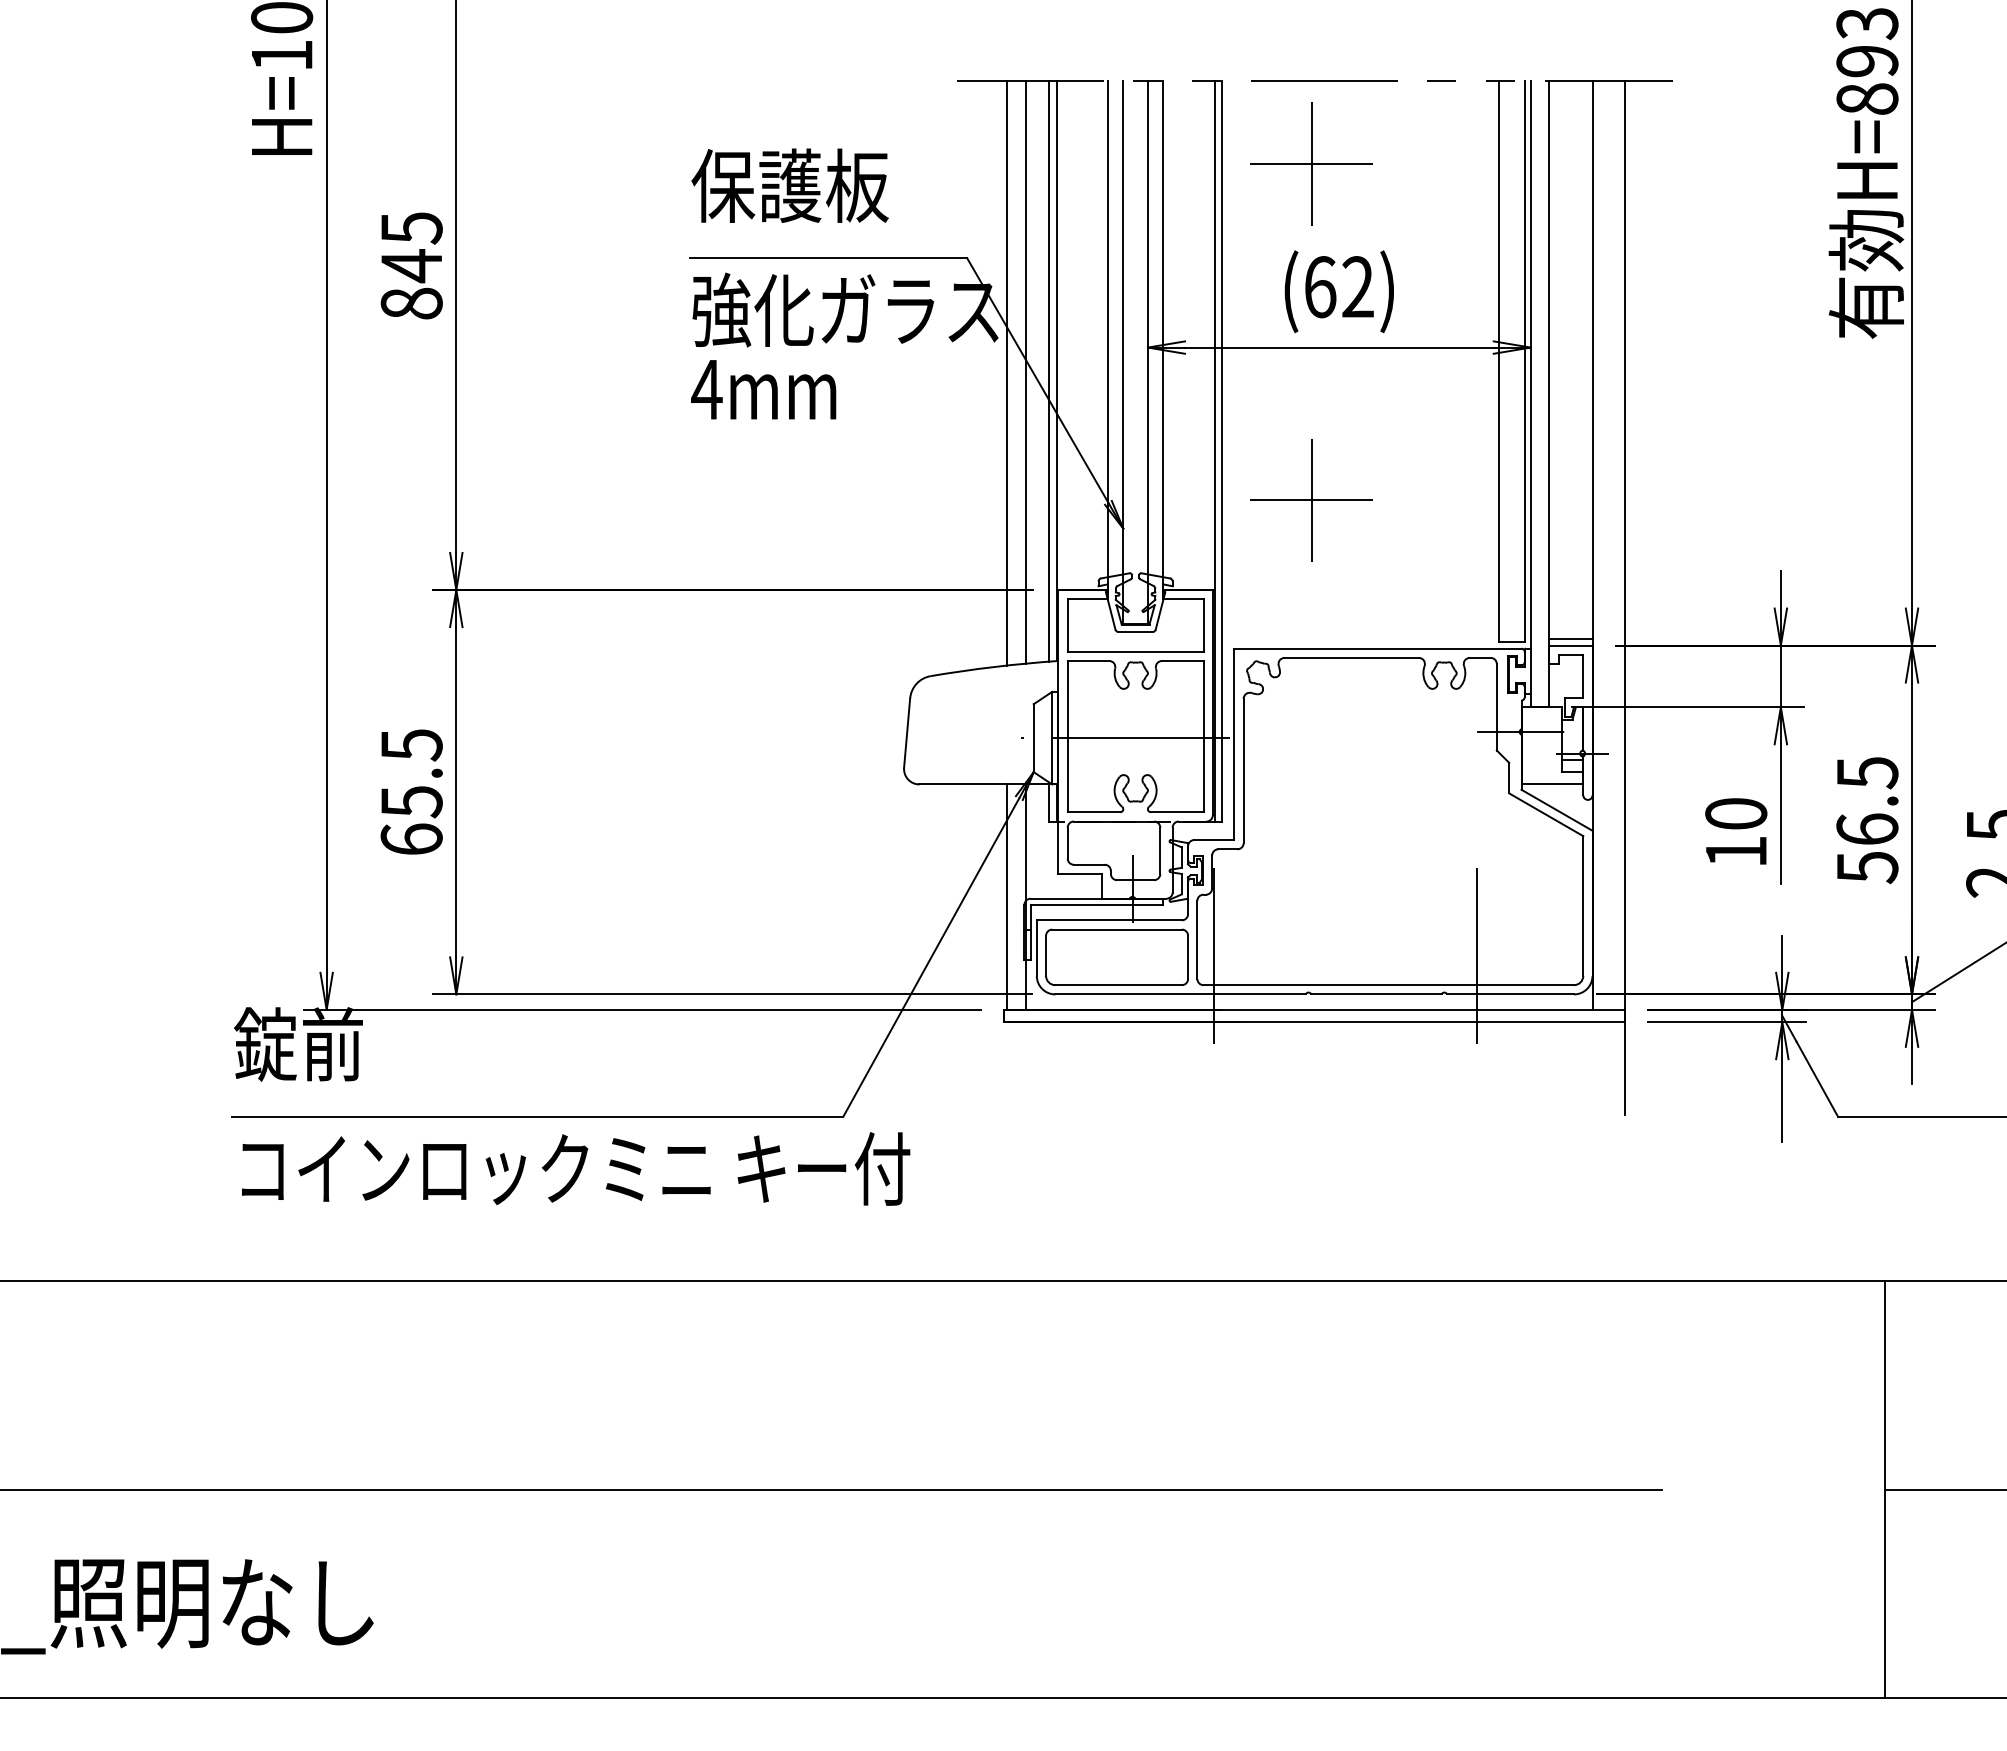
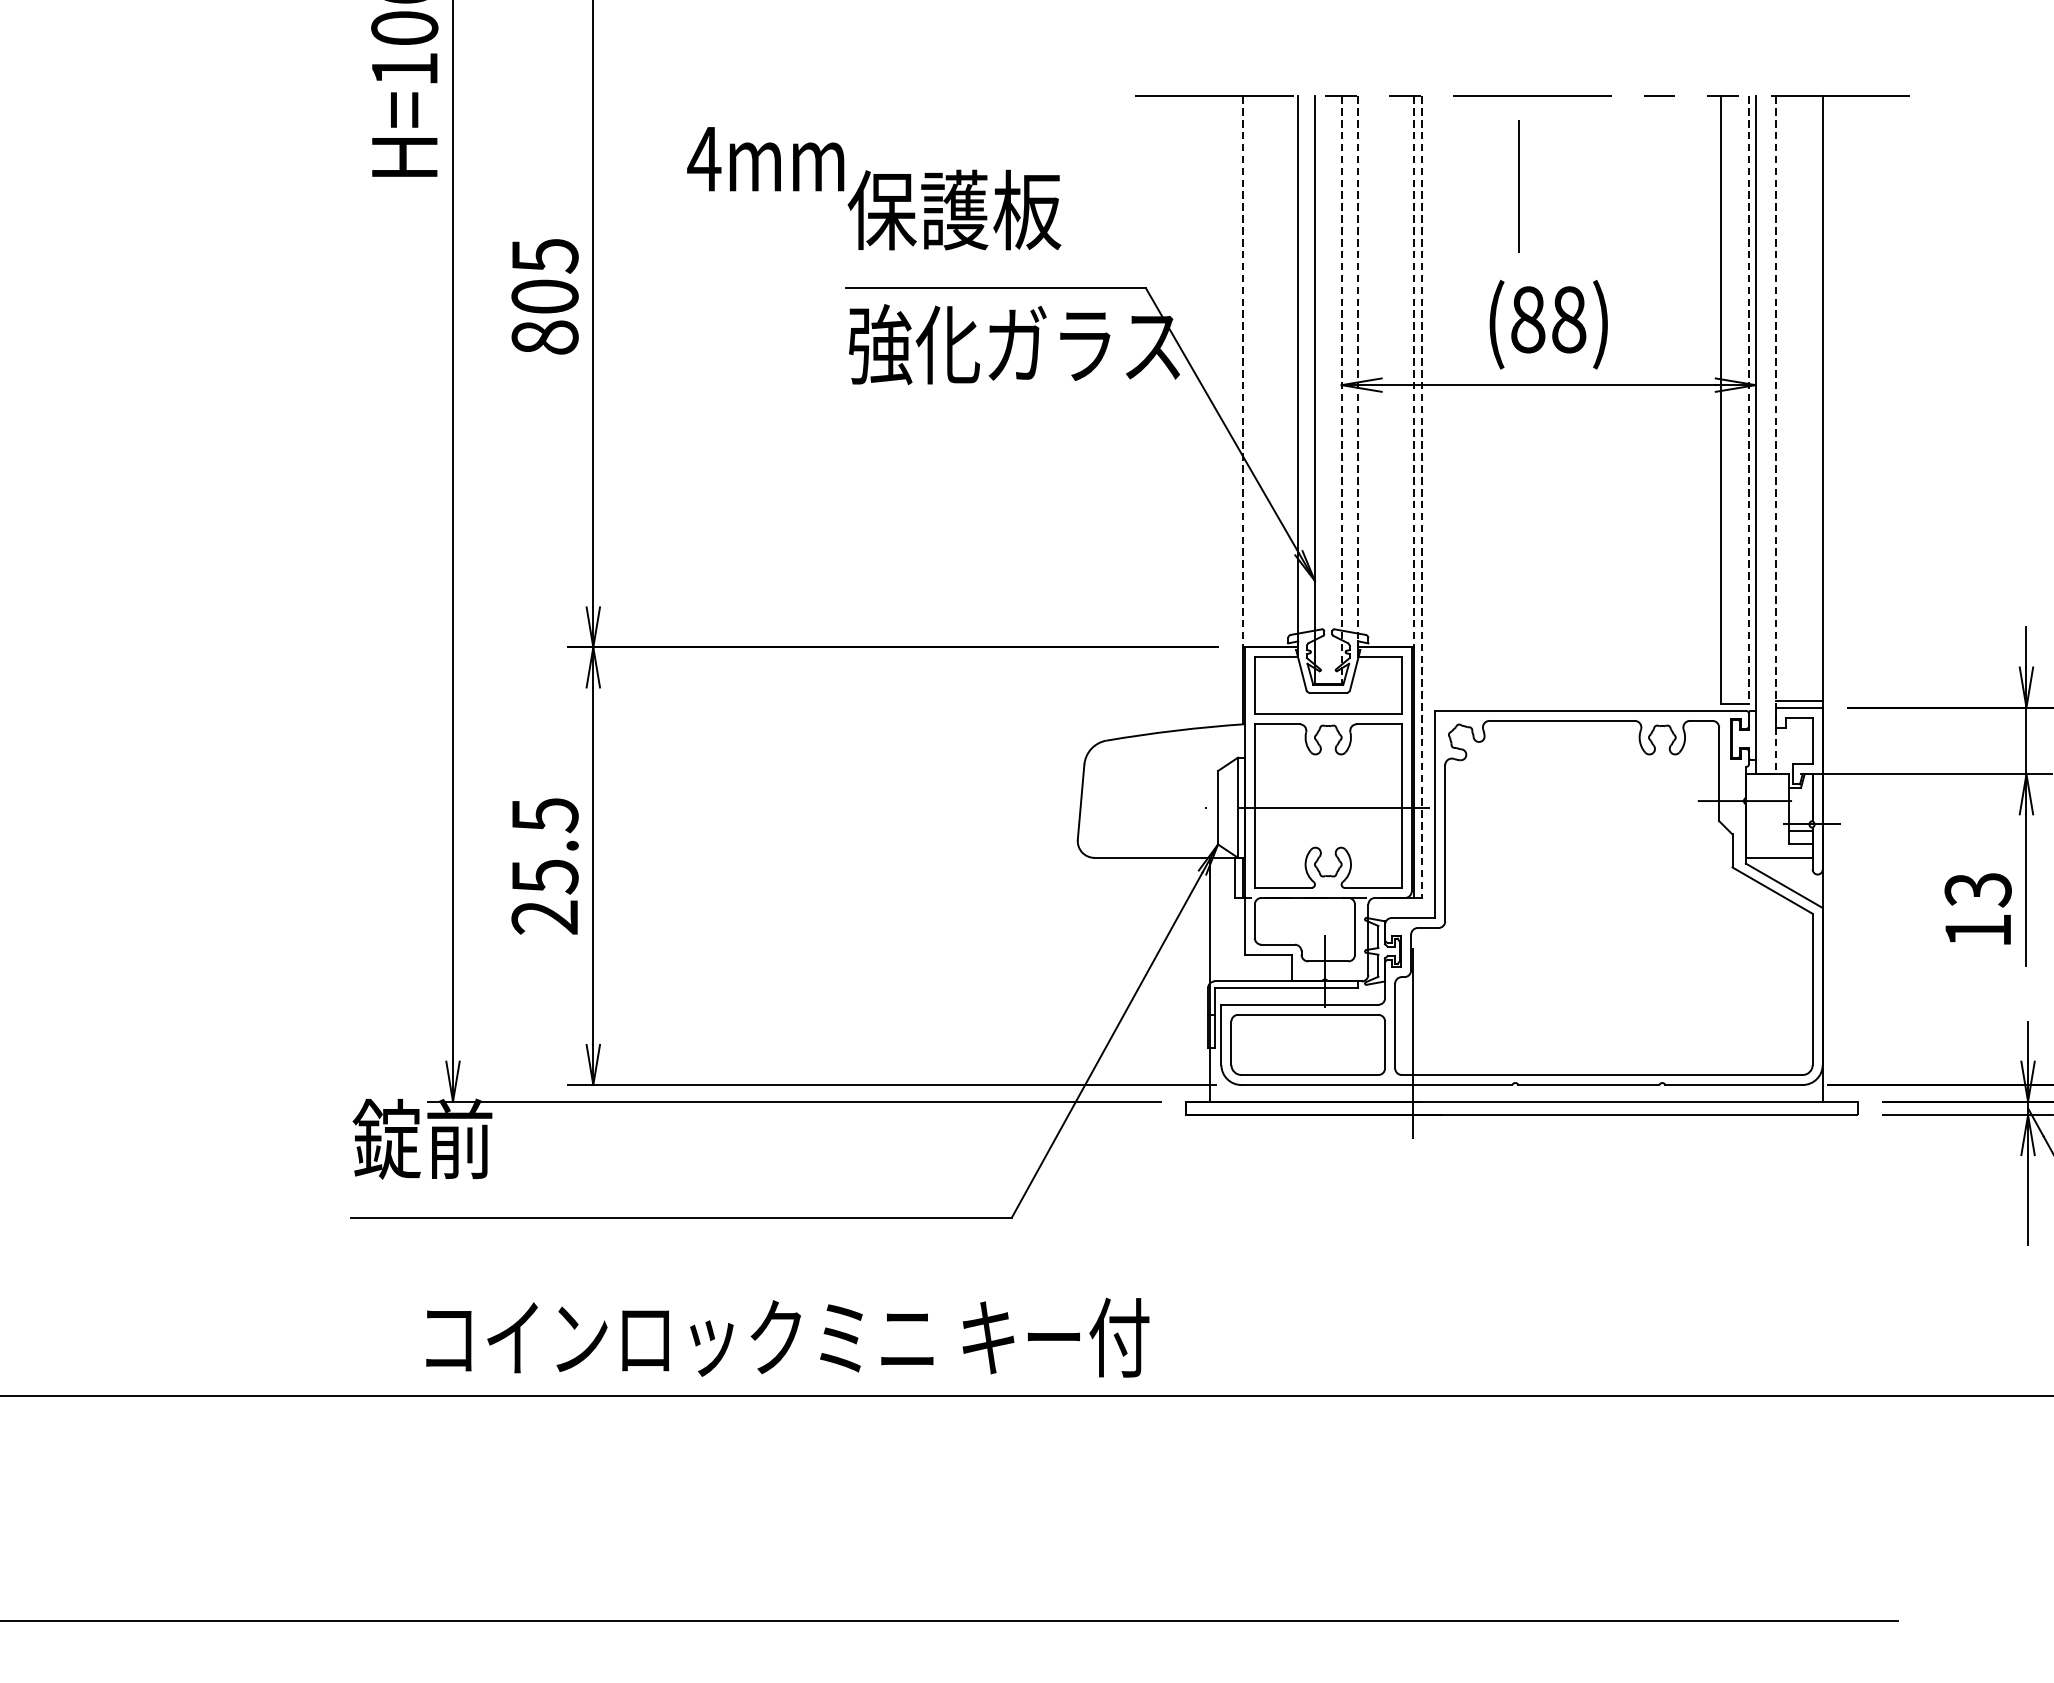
line: (1311, 163) -> (1518, 185), removed
text: (411, 266) -> (544, 297), 845 -> 805
text: (1339, 287) -> (1548, 320), (62) -> (88)
line: (1056, 335) -> (1242, 372), solid -> dashed
line: (1163, 335) -> (1358, 372), solid -> dashed
line: (1214, 335) -> (1413, 372), solid -> dashed
line: (1147, 352) -> (1341, 390), solid -> dashed
line: (1524, 361) -> (1749, 400), solid -> dashed
line: (1049, 370) -> (1235, 409), removed
line: (1025, 371) -> (1209, 411), removed
line: (1007, 372) -> (1189, 412), removed
text: (763, 389) -> (765, 158), moved
line: (1549, 394) -> (1776, 435), solid -> dashed
line: (1222, 451) -> (1422, 497), solid -> dashed
part: (1311, 500) -> (1518, 550), removed
line: (1624, 597) -> (1857, 655), removed
text: (1736, 814) -> (1978, 890), 10 -> 13
text: (411, 839) -> (544, 917), 65.5 -> 25.5
line: (1007, 896) -> (1189, 979), removed
line: (1476, 952) -> (1697, 1039), removed
text: (576, 1168) -> (788, 1337), moved

